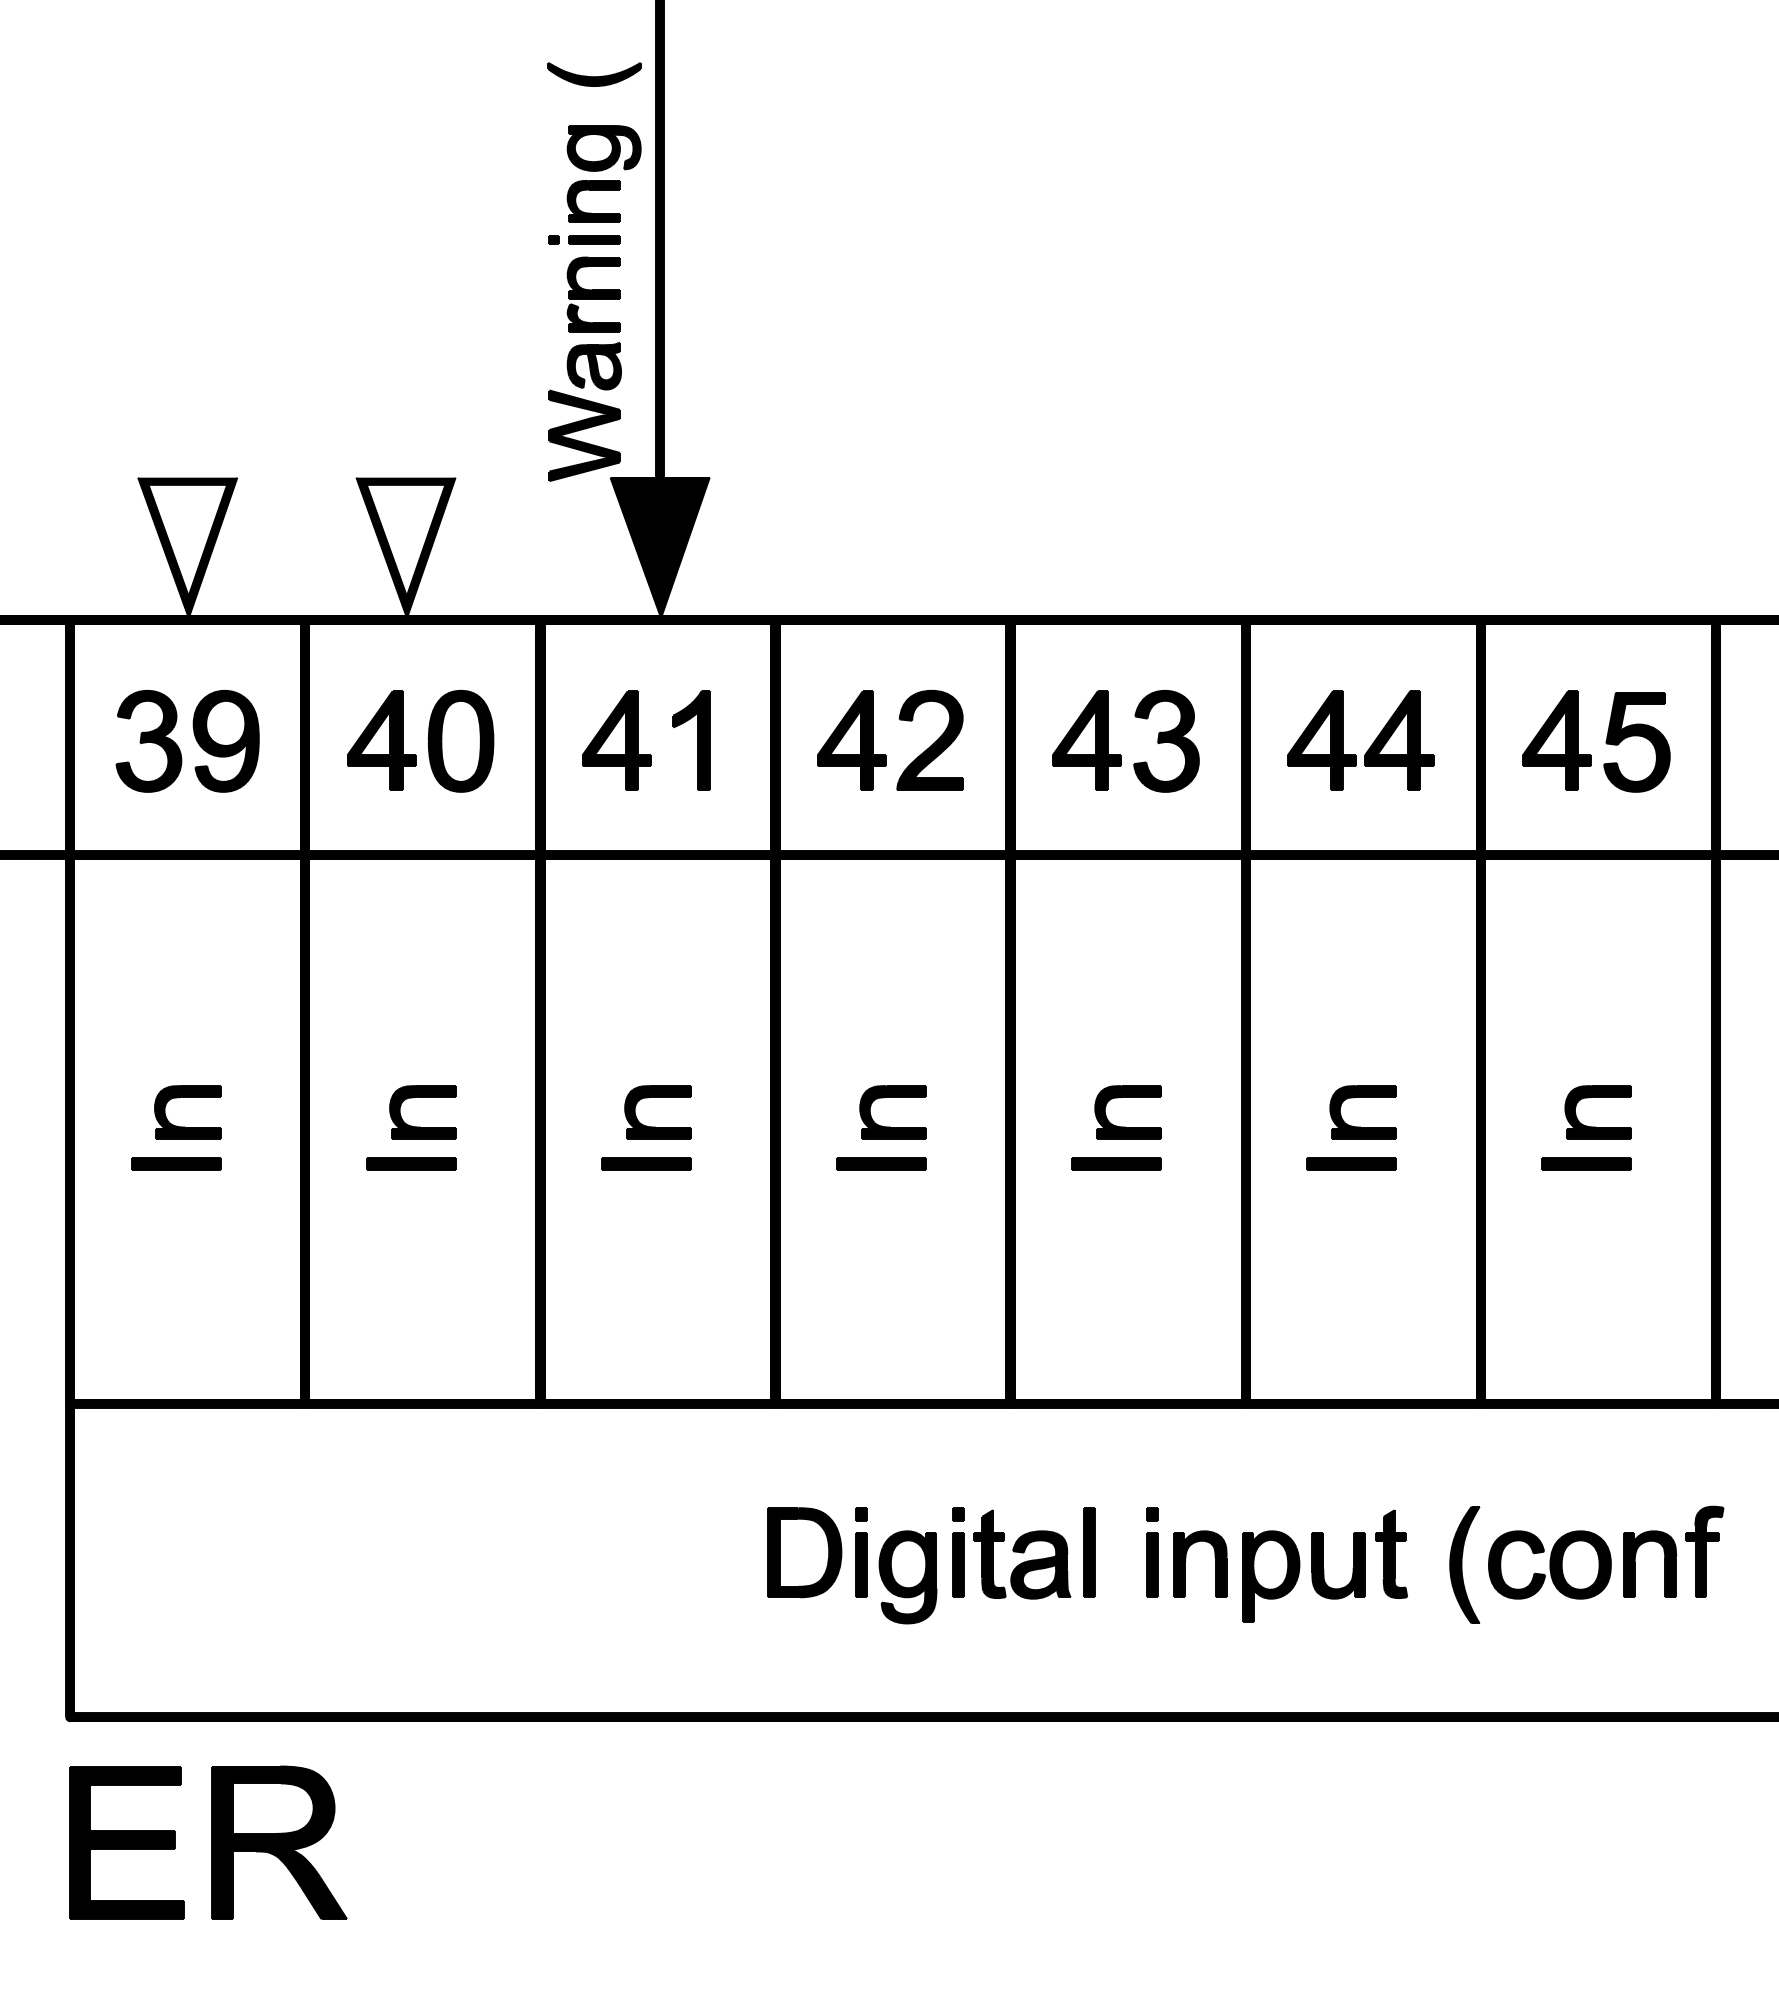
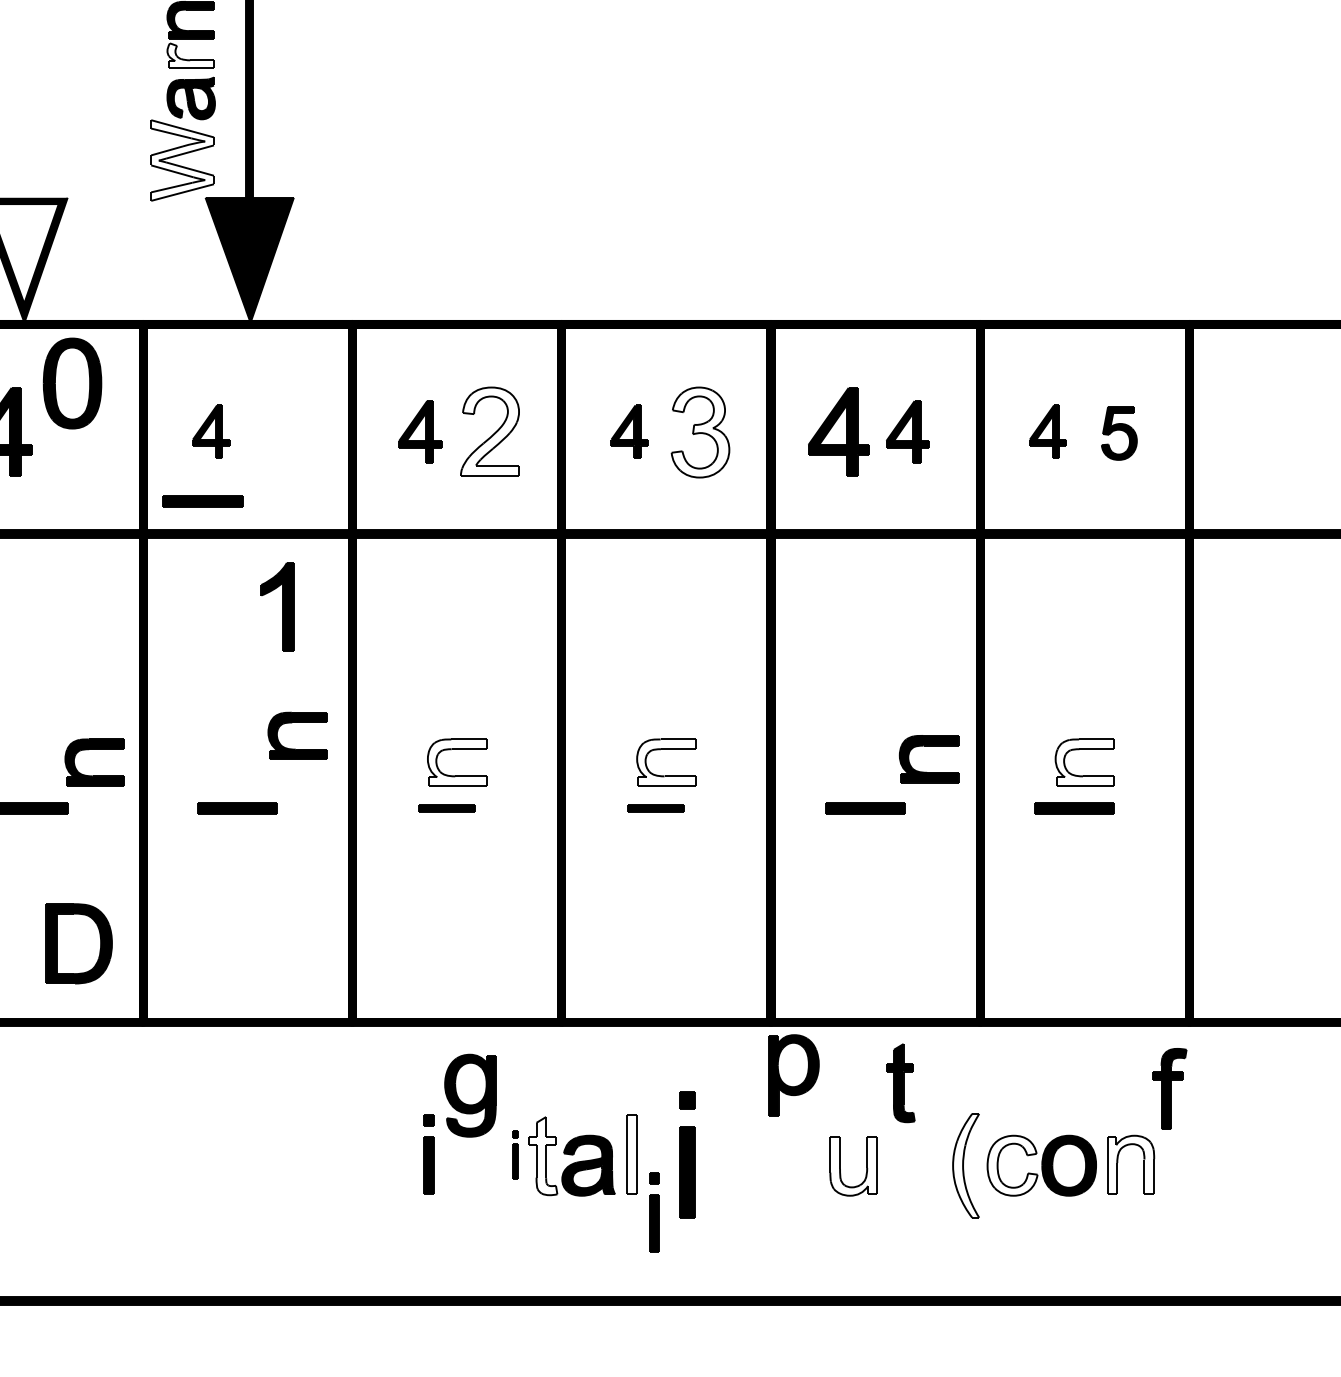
fill: (593, 317) -> (190, 55), removed
fill: (584, 435) -> (182, 160), removed
part: (460, 740) -> (72, 382), moved
part: (616, 740) -> (210, 431), size x0.6
part: (691, 740) -> (277, 607), moved
part: (851, 740) -> (420, 431), size x0.7
fill: (929, 740) -> (489, 431), removed
part: (1086, 740) -> (629, 431), size x0.6
fill: (1166, 740) -> (700, 431), removed
part: (1399, 740) -> (907, 431), size x0.7
part: (1556, 740) -> (1047, 431), size x0.6
part: (1636, 742) -> (1118, 433), size x0.6
part: (607, 818) -> (202, 501), added
fill: (893, 1112) -> (457, 762), removed
fill: (1128, 1112) -> (666, 762), removed
fill: (1598, 1112) -> (1085, 762), removed
part: (420, 1126) -> (92, 775), moved
part: (655, 1126) -> (295, 748), moved
part: (1360, 1126) -> (926, 771), moved
part: (881, 1163) -> (446, 808), size x0.7
part: (1116, 1163) -> (656, 808), size x0.7
part: (1704, 1551) -> (1169, 1088), moved
part: (804, 1552) -> (79, 943), moved
part: (958, 1552) -> (515, 1154), size x0.6
fill: (1089, 1552) -> (631, 1154), removed
part: (1152, 1552) -> (688, 1154), size x1.6
part: (1391, 1553) -> (900, 1082), moved
fill: (989, 1554) -> (542, 1156), removed
part: (1186, 1559) -> (718, 1160), removed
fill: (1464, 1564) -> (965, 1165), removed
fill: (1516, 1564) -> (1012, 1165), removed
fill: (1649, 1564) -> (1130, 1165), removed
fill: (1338, 1565) -> (853, 1166), removed
part: (1271, 1576) -> (793, 1075), moved
part: (907, 1577) -> (469, 1095), moved
part: (1114, 1617) -> (654, 1212), added

